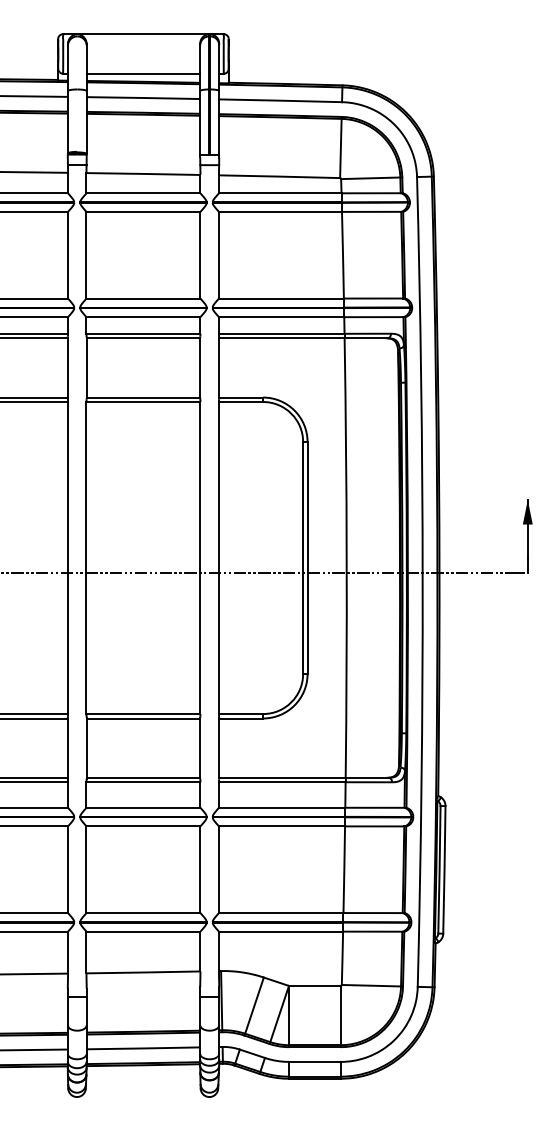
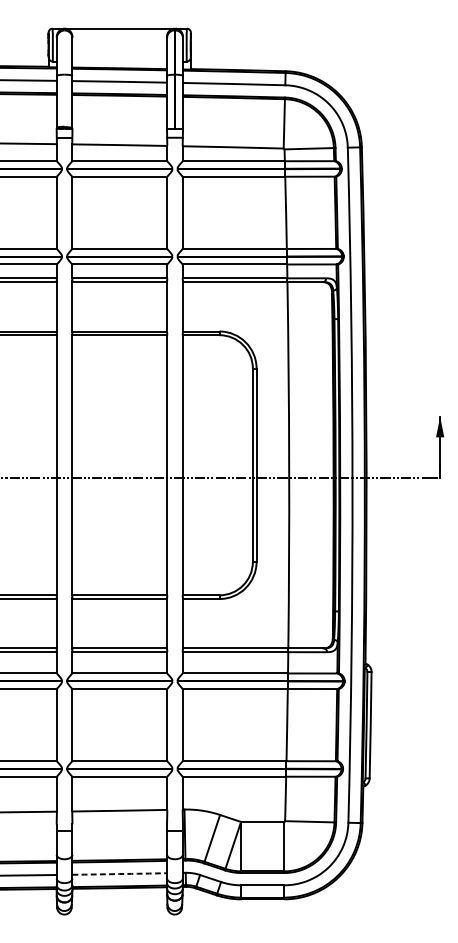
line: (143, 73) -> (119, 61), removed
arc: (143, 1048) -> (119, 874), solid -> dashed

